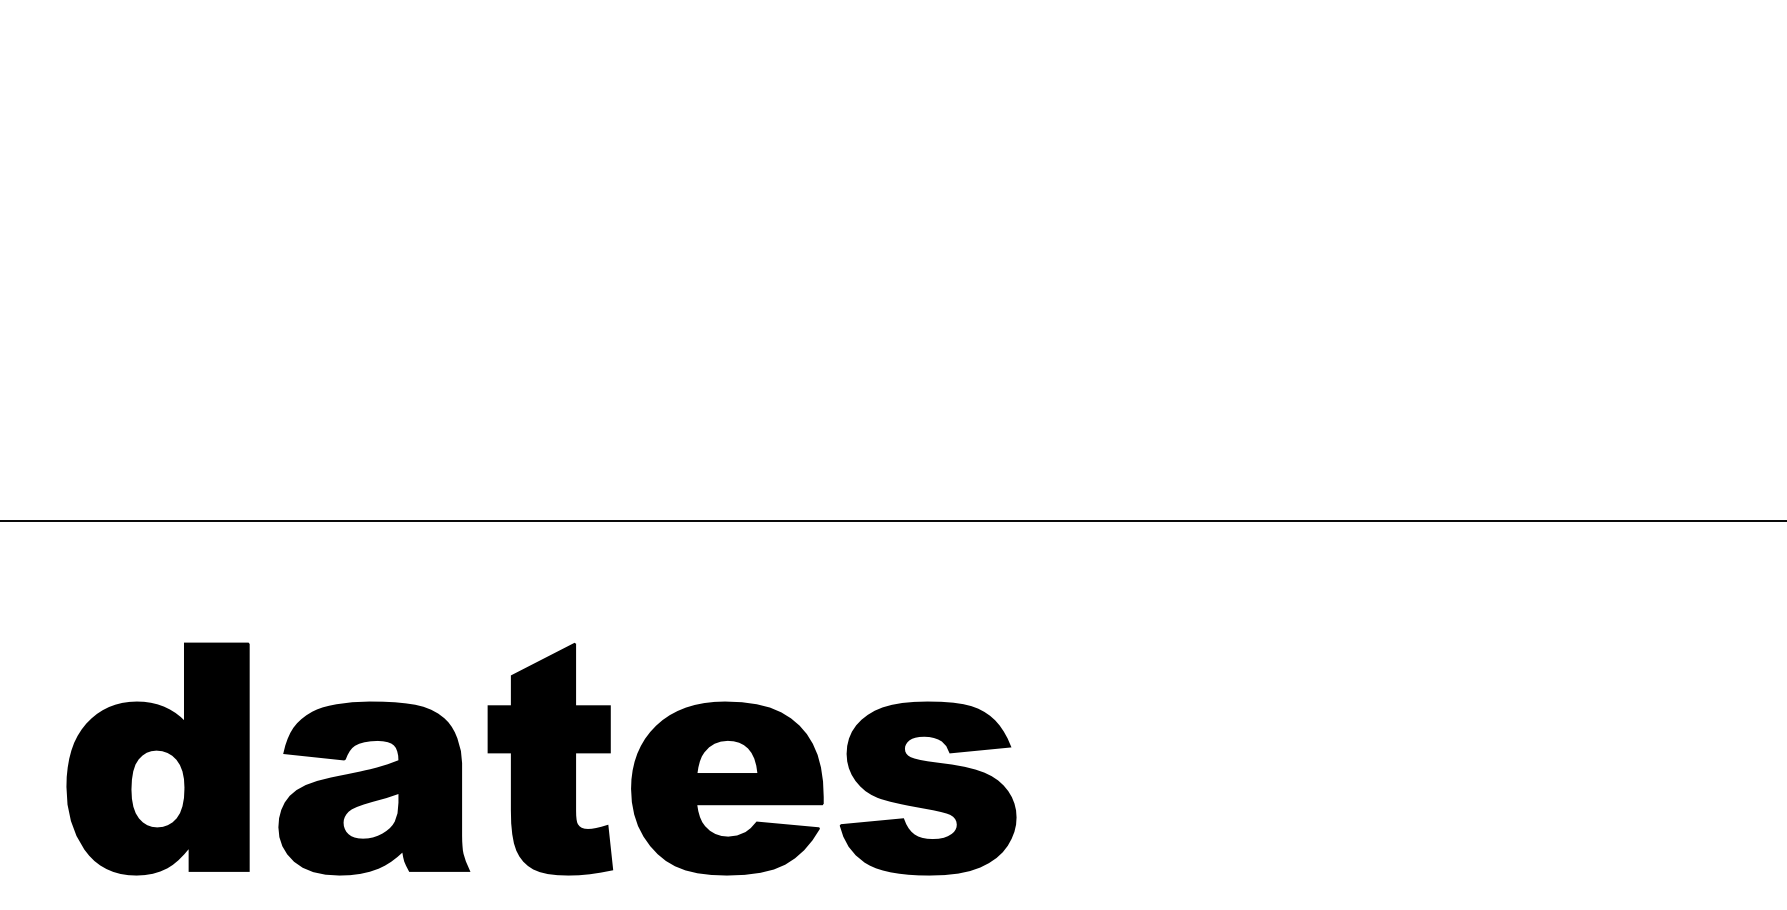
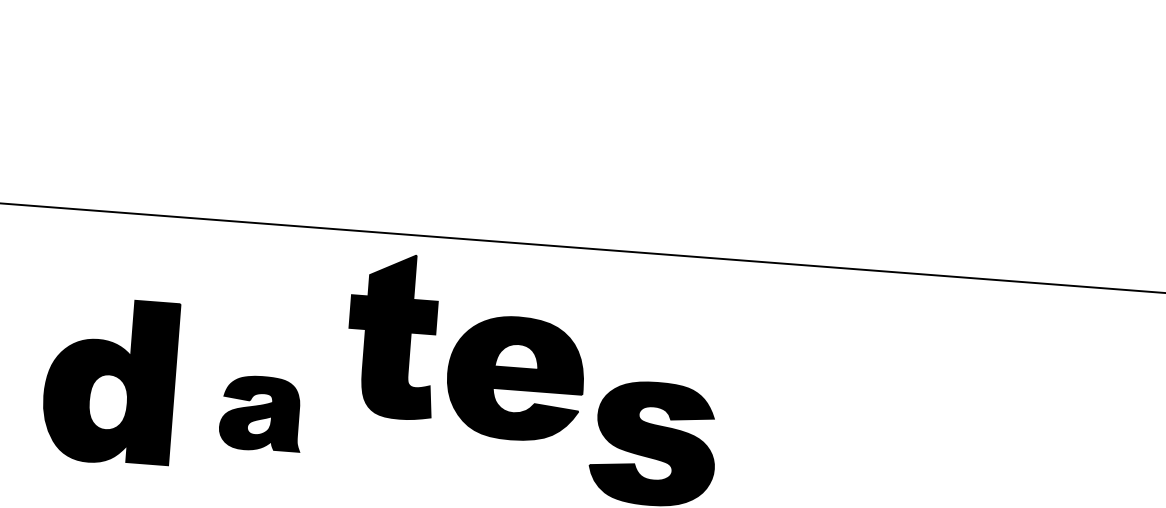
part: (550, 759) -> (392, 336), moved
part: (374, 788) -> (261, 413), size x0.6
part: (727, 788) -> (515, 378), moved

